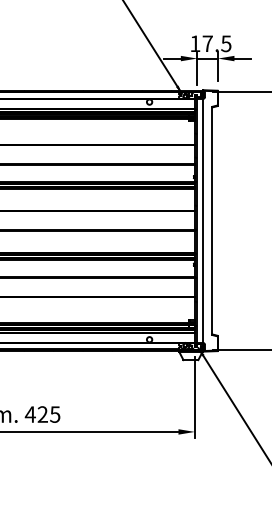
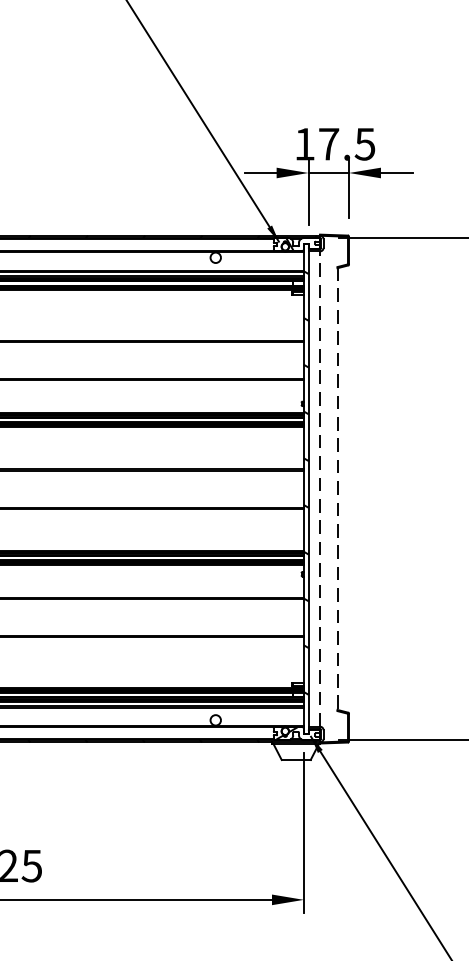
line: (203, 220) -> (320, 488), solid -> dashed
line: (212, 221) -> (338, 490), solid -> dashed

